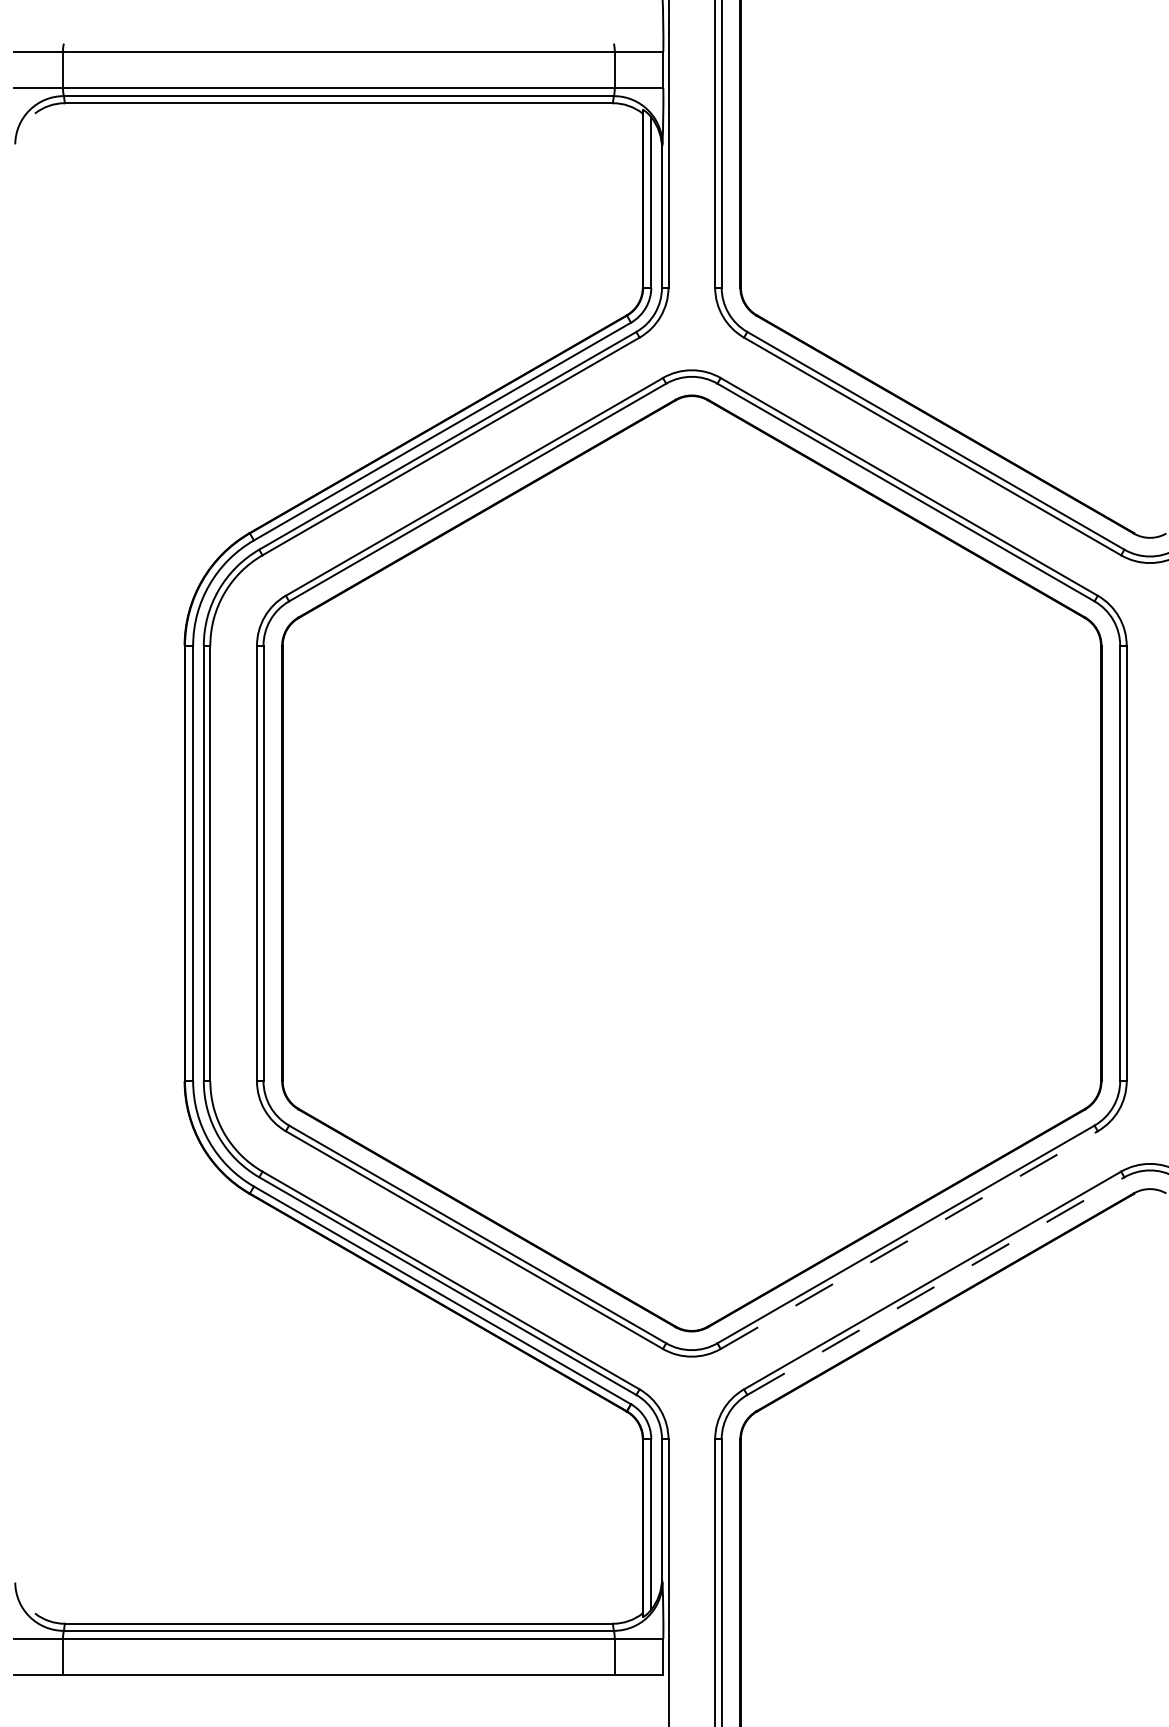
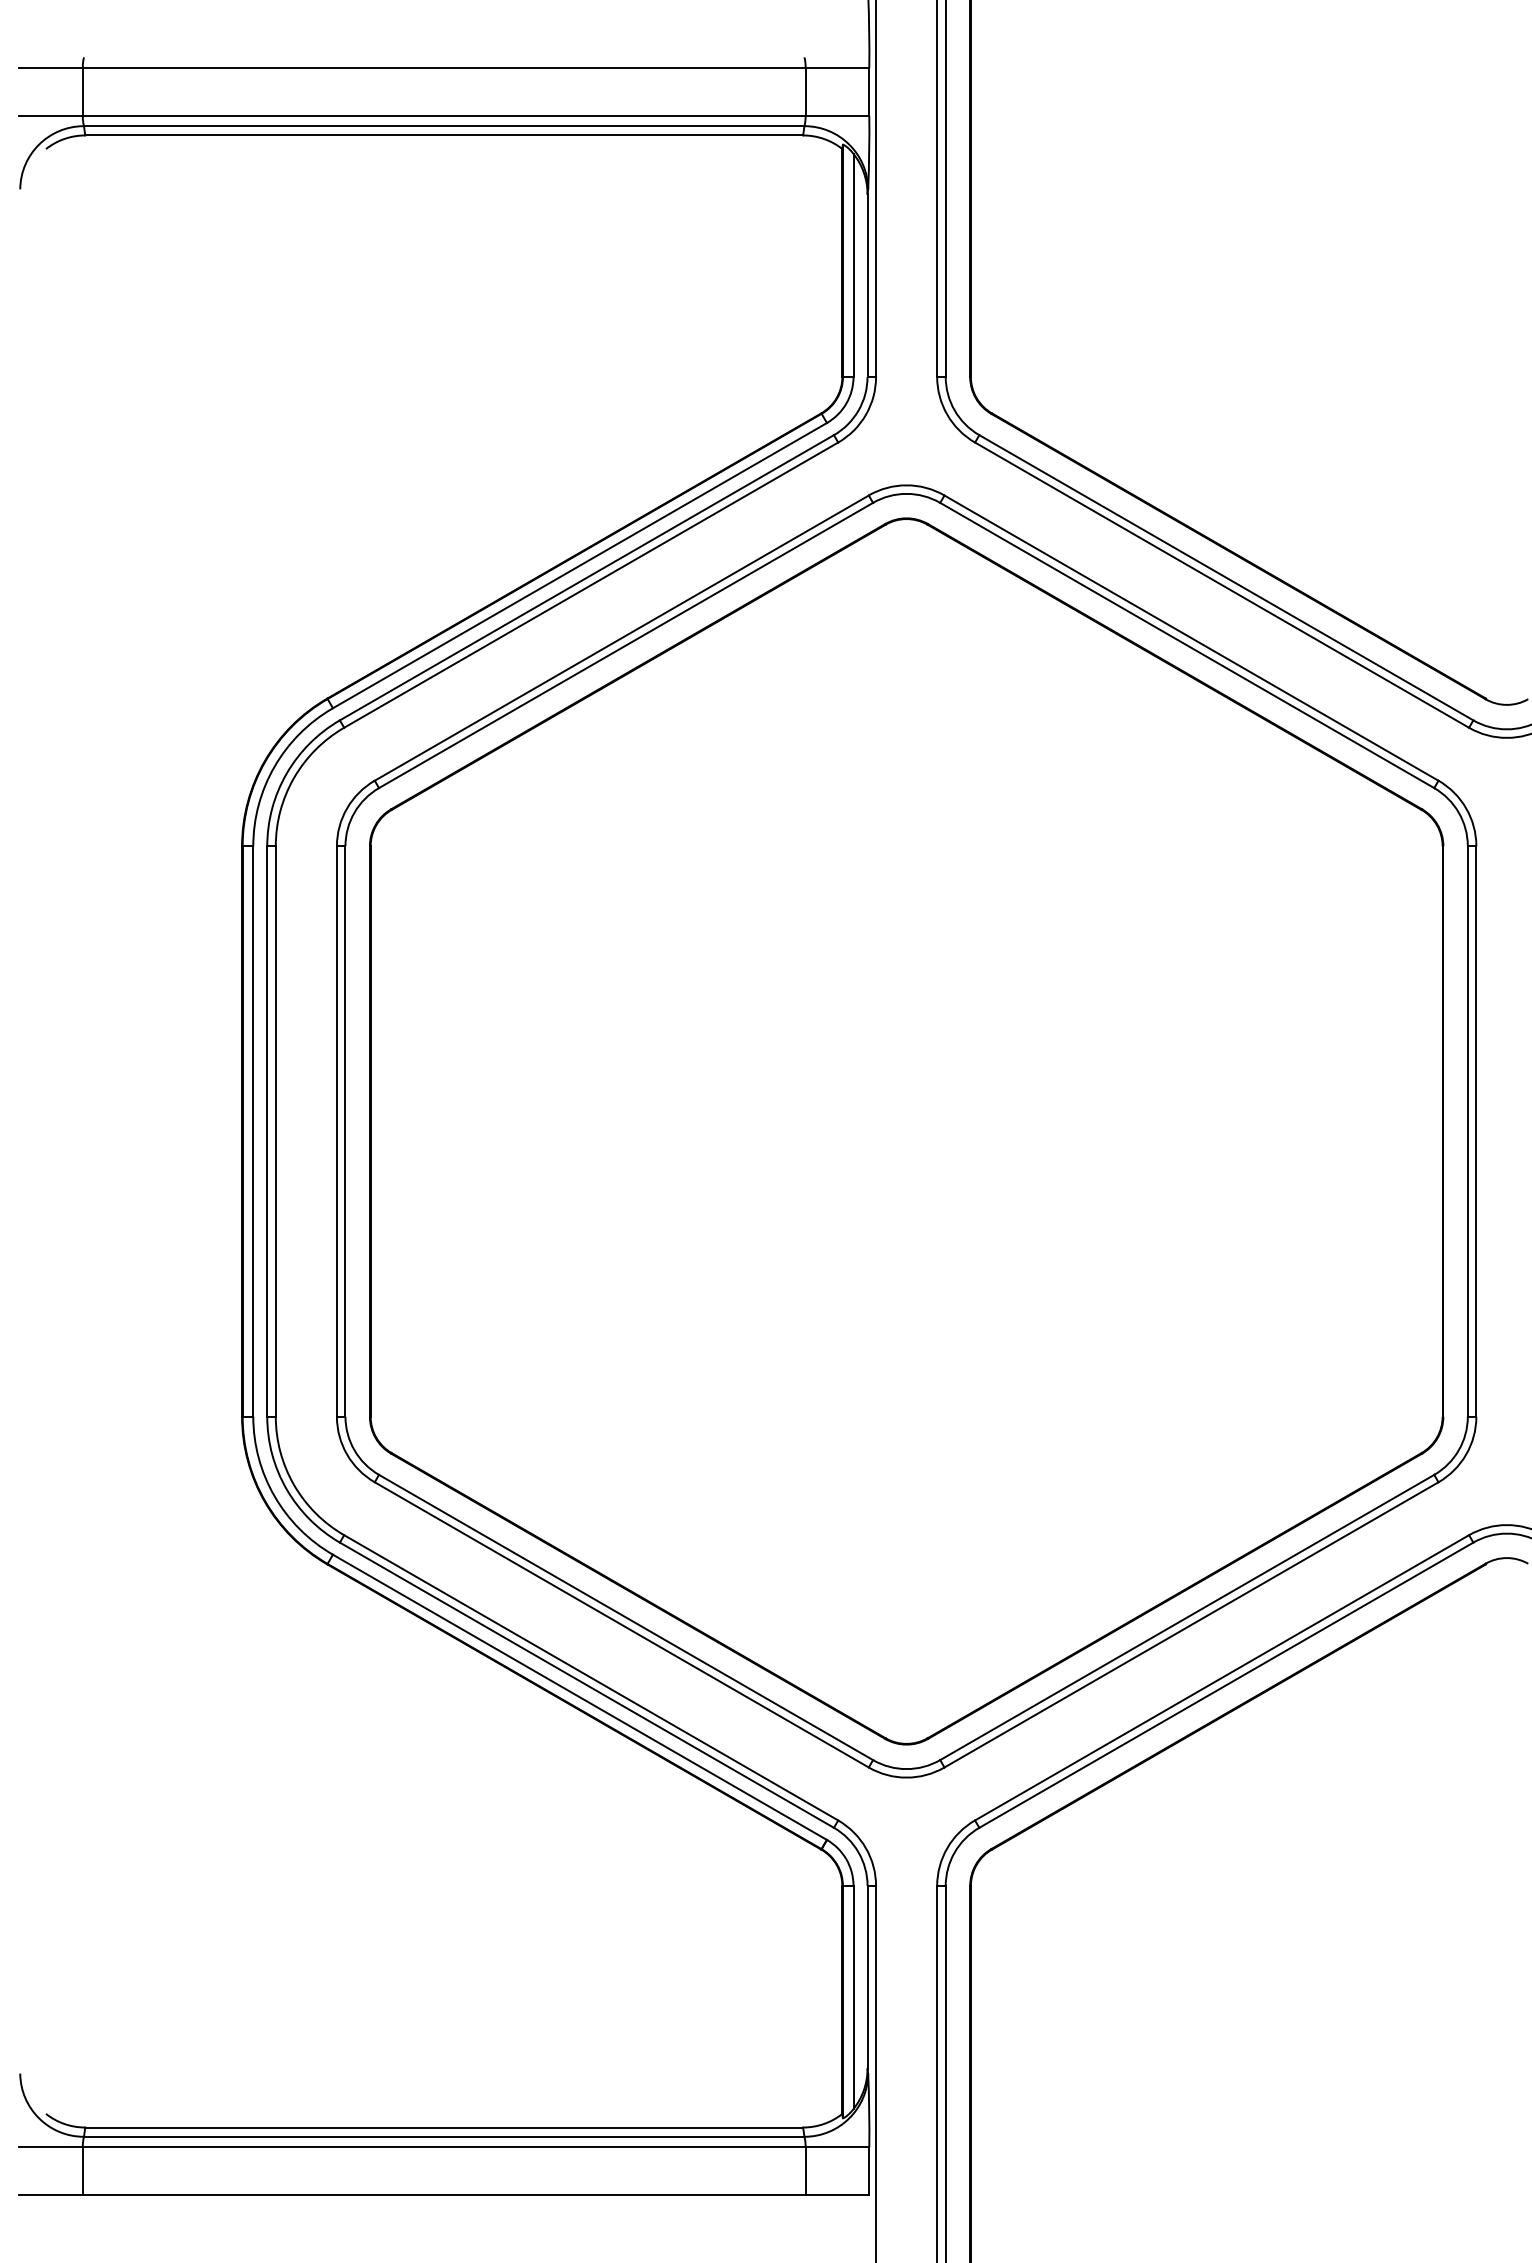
line: (909, 1239) -> (1191, 1624), dashed -> solid
line: (935, 1285) -> (1226, 1684), dashed -> solid

